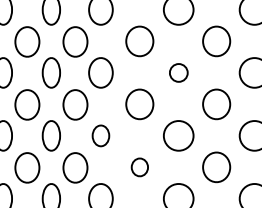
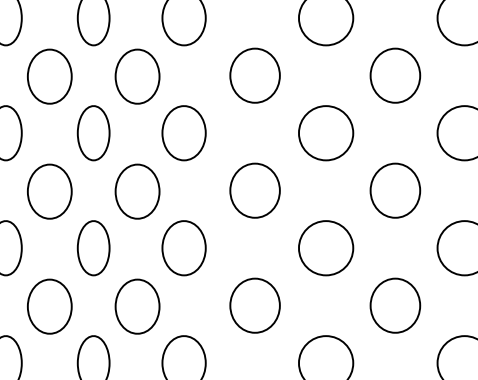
part: (178, 72) -> (325, 132), size x1.67
part: (100, 135) -> (183, 247), size x1.43
part: (139, 167) -> (254, 305), size x1.67

